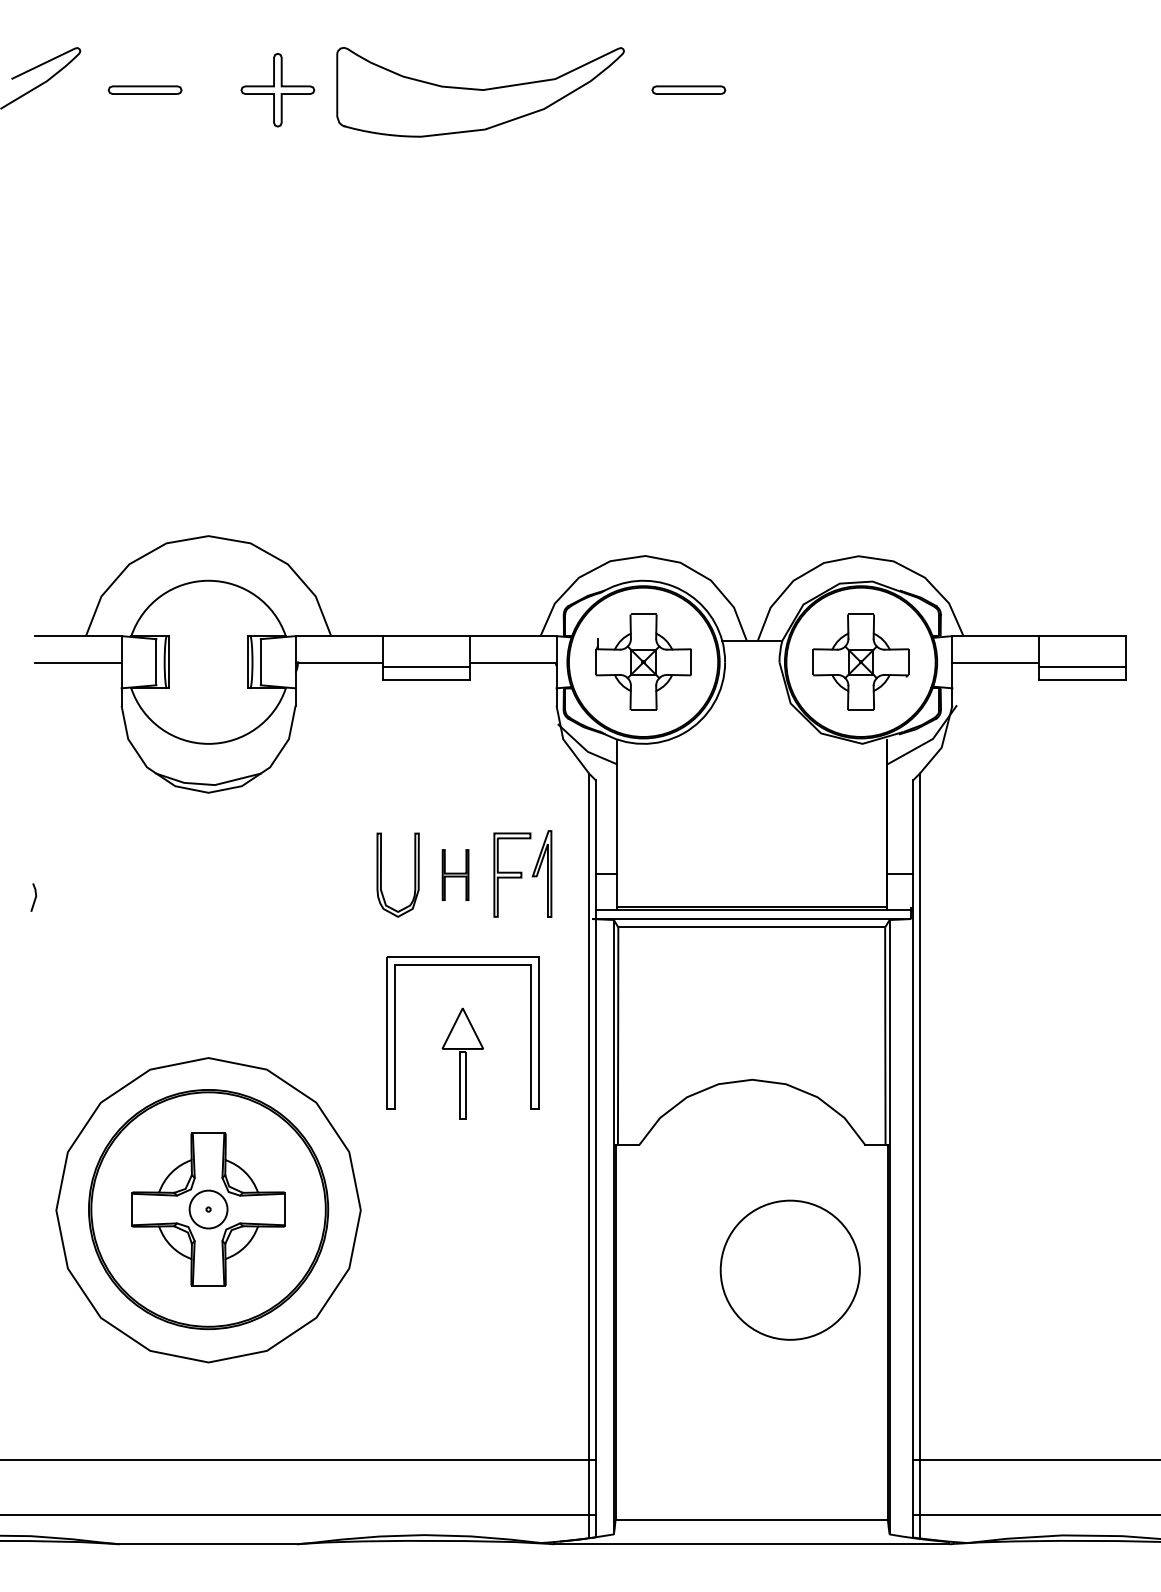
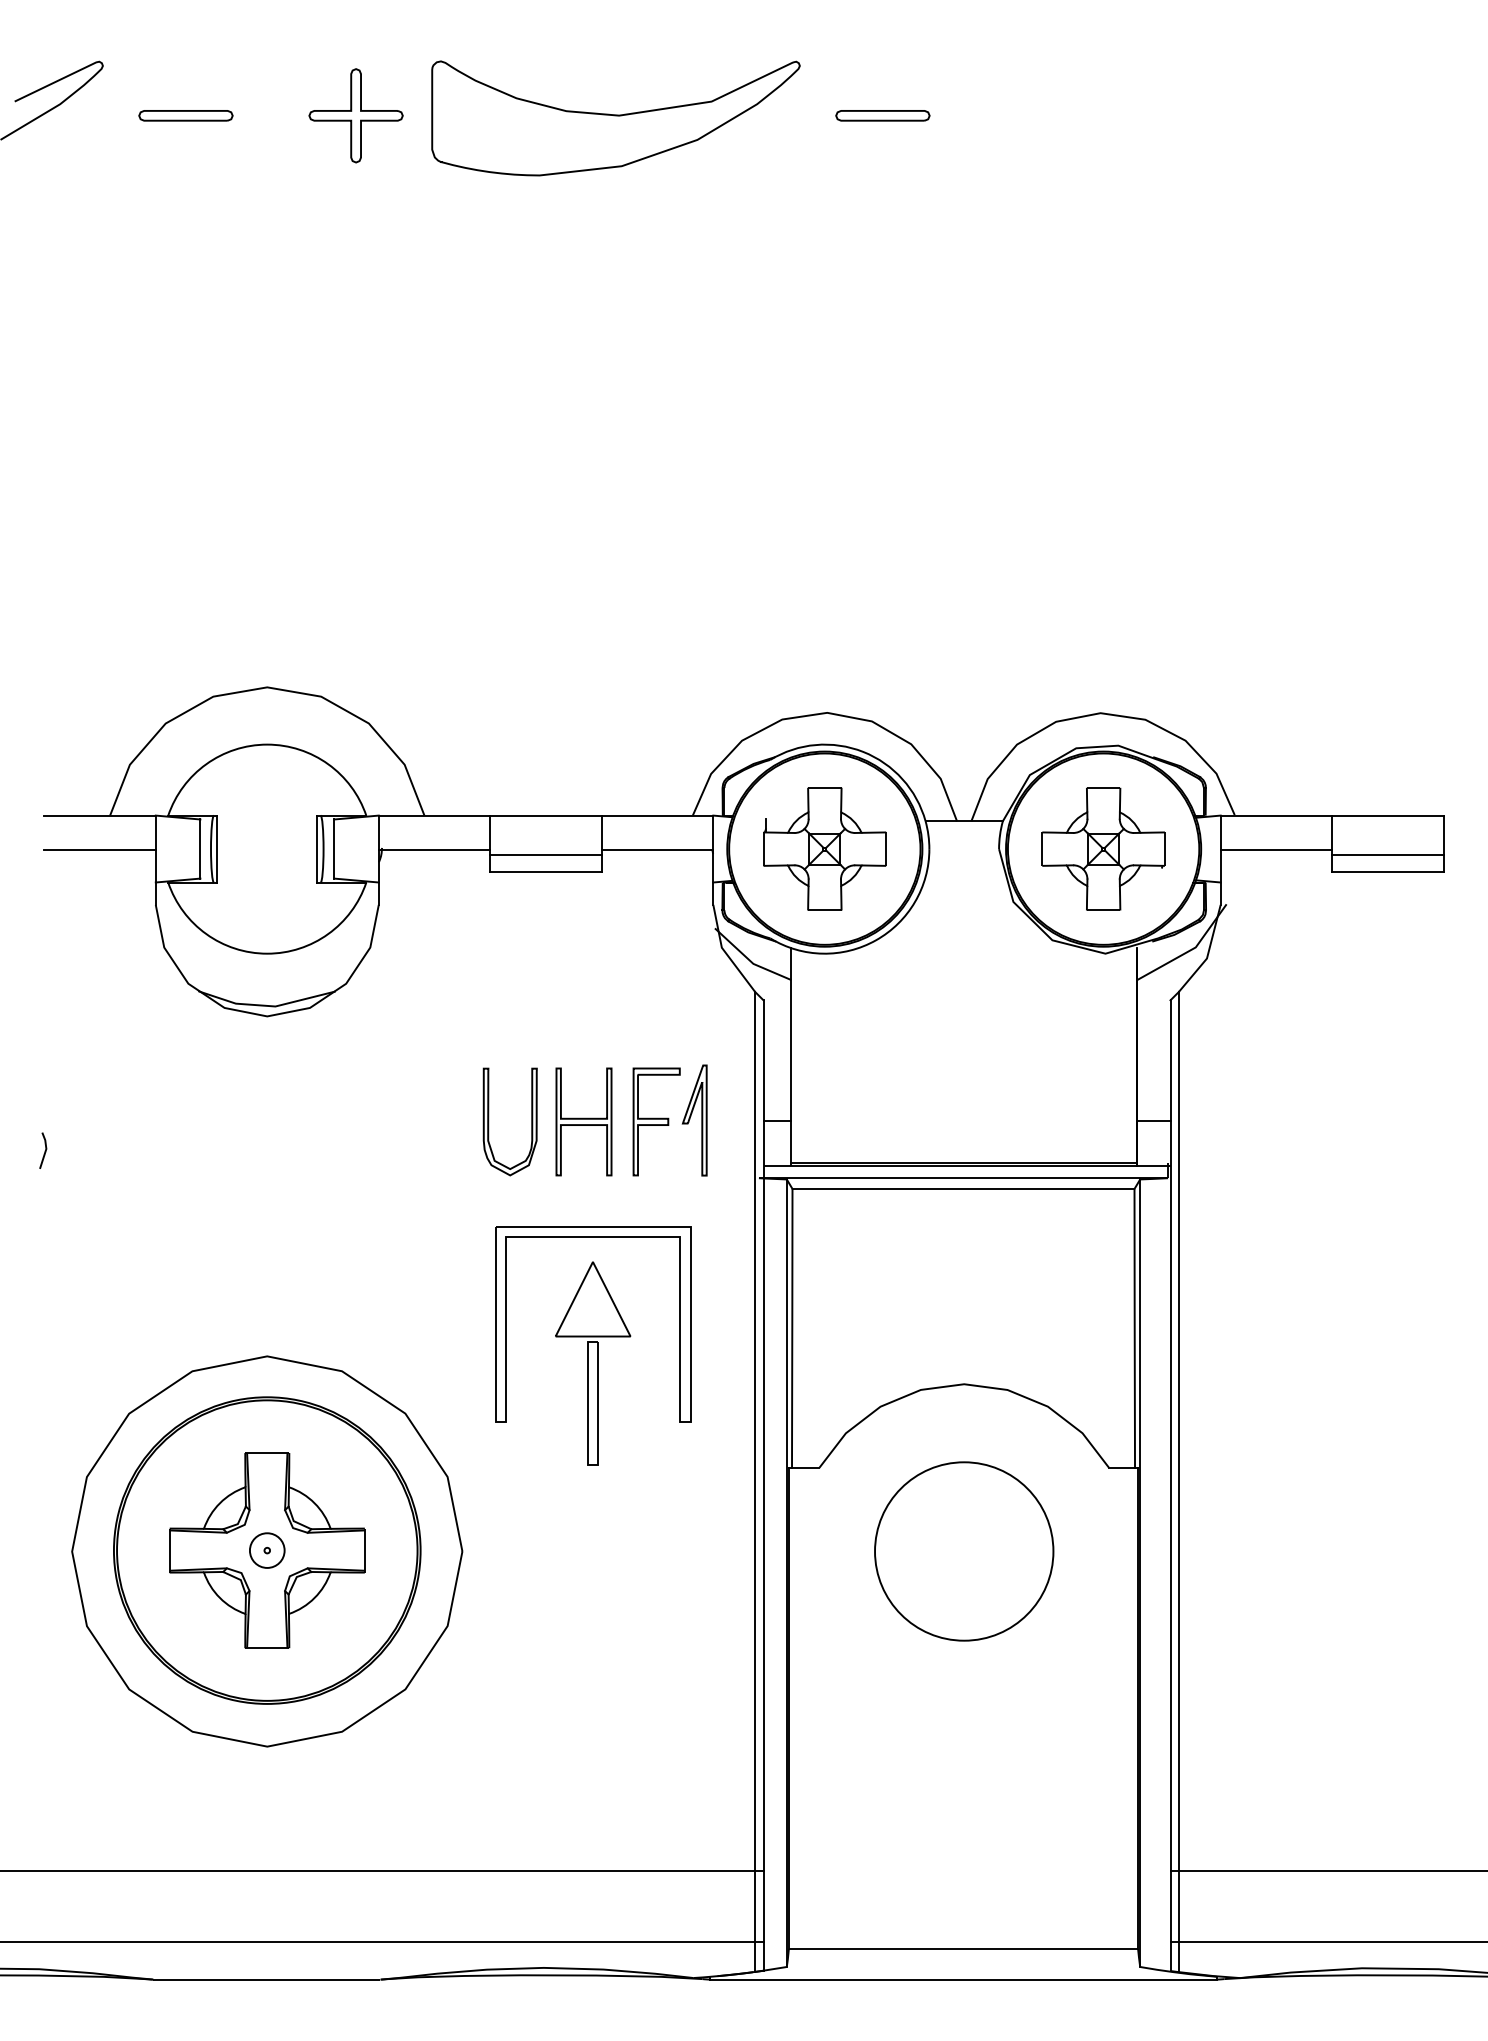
part: (455, 874) -> (583, 1121), size x1.67
part: (462, 1063) -> (592, 1363), size x1.43
circle: (207, 1209) -> (265, 1550), size x0.71
circle: (789, 1269) -> (963, 1550), moved

